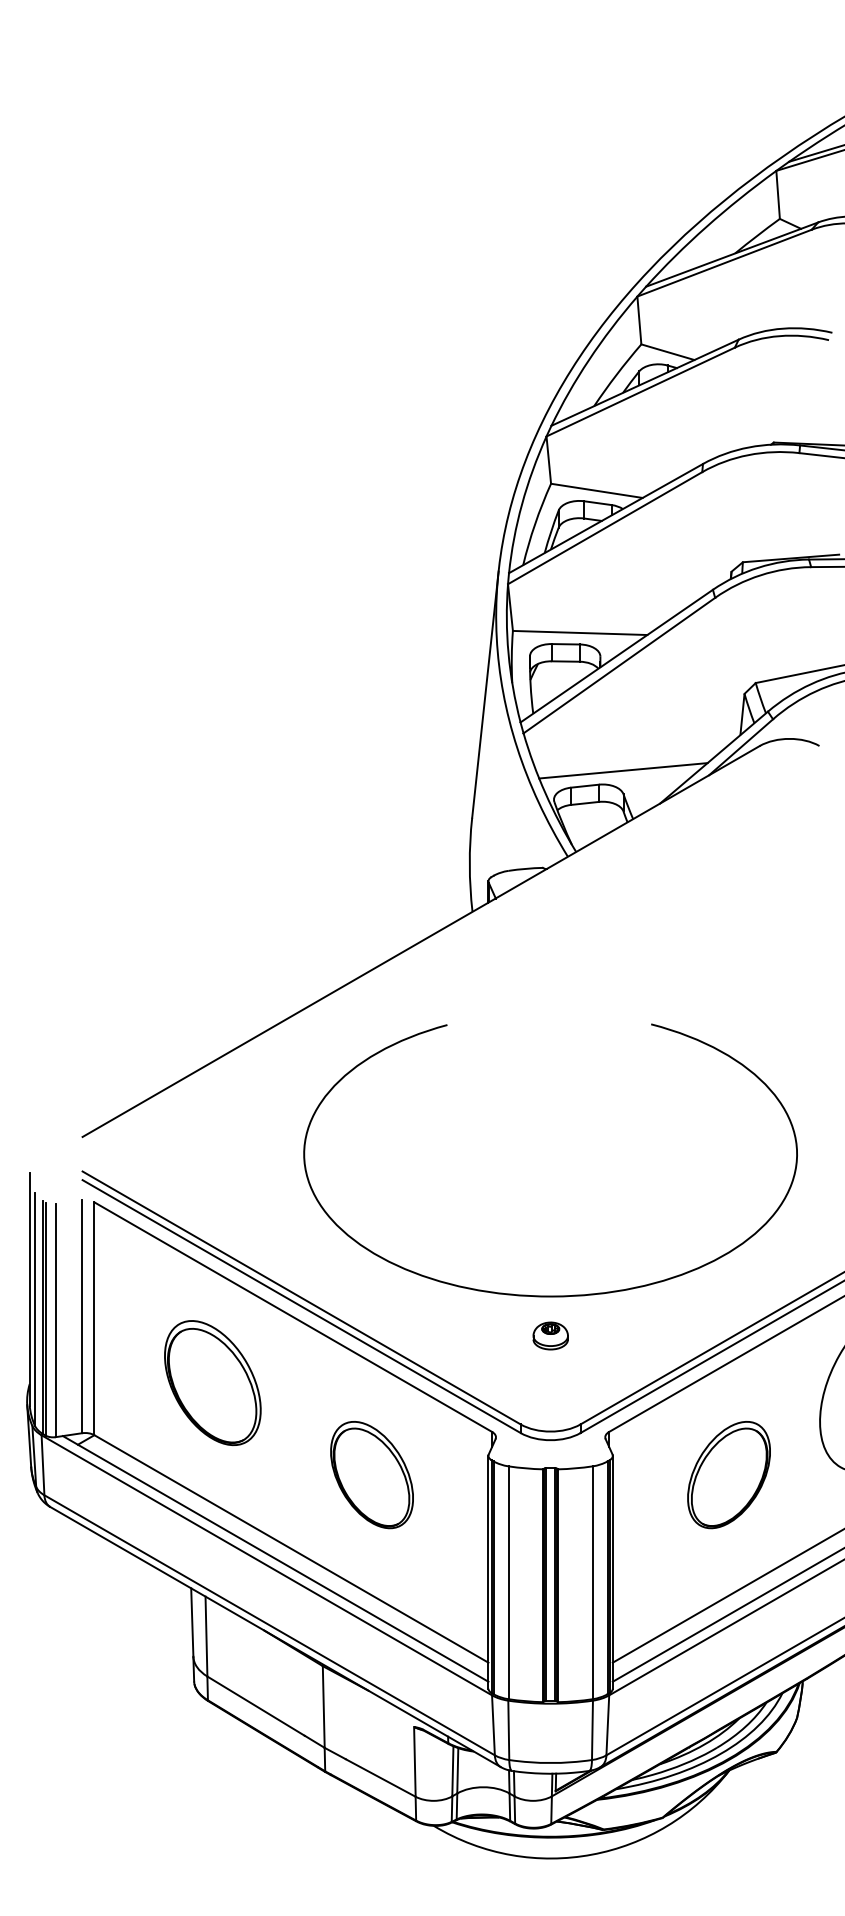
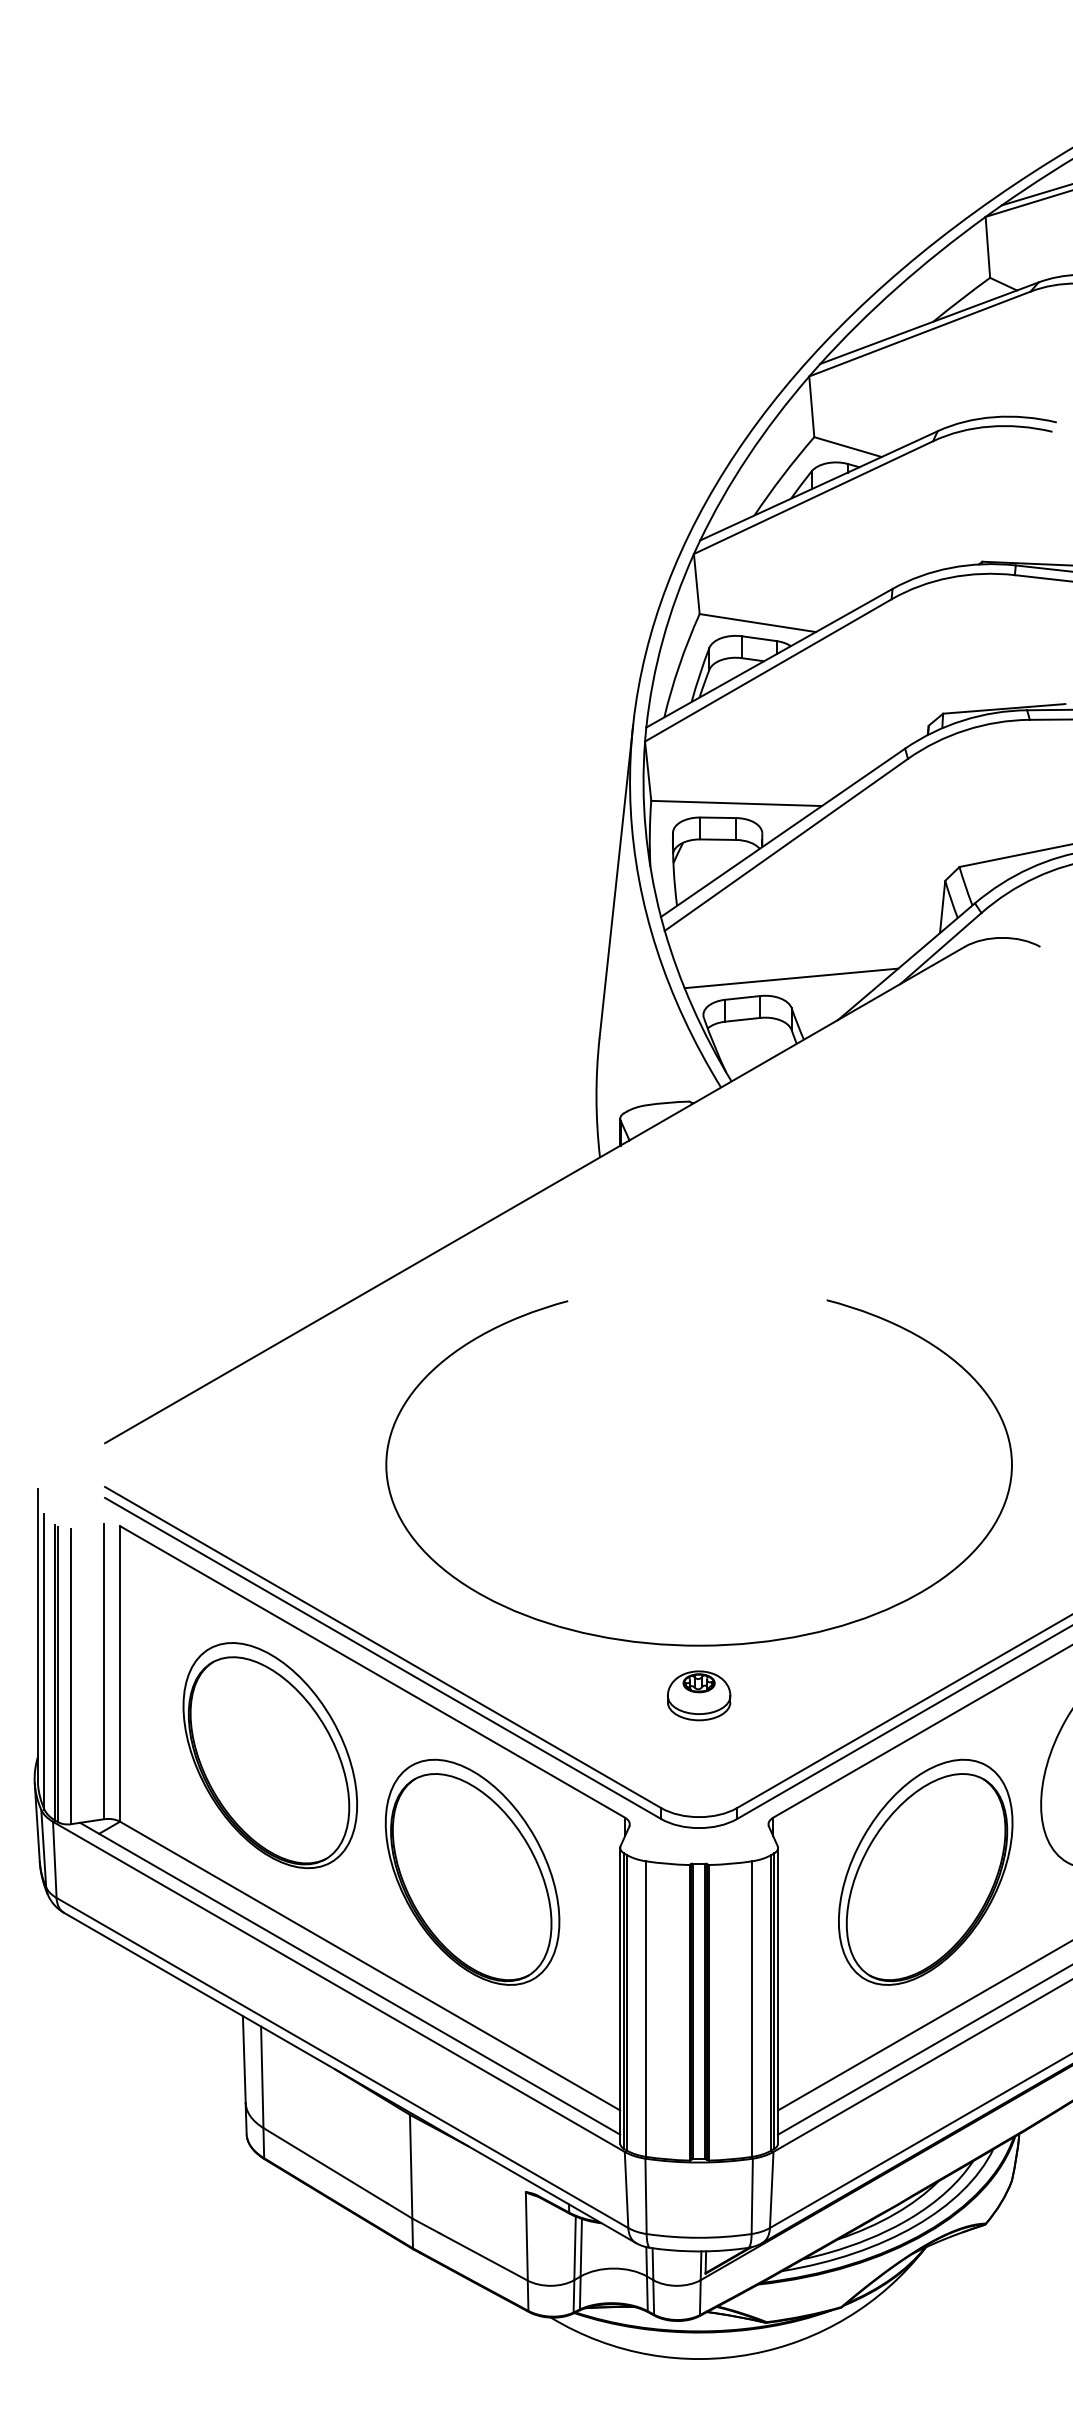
part: (550, 1335) -> (698, 1695), size x1.43
part: (212, 1382) -> (269, 1754), size x1.43
part: (371, 1474) -> (471, 1871), size x1.67
part: (728, 1474) -> (924, 1871), size x1.67

